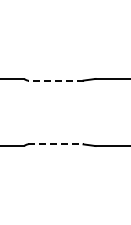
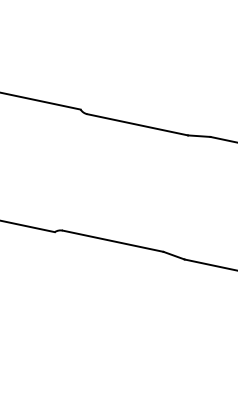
line: (55, 80) -> (136, 124), dashed -> solid
line: (55, 144) -> (112, 241), dashed -> solid

